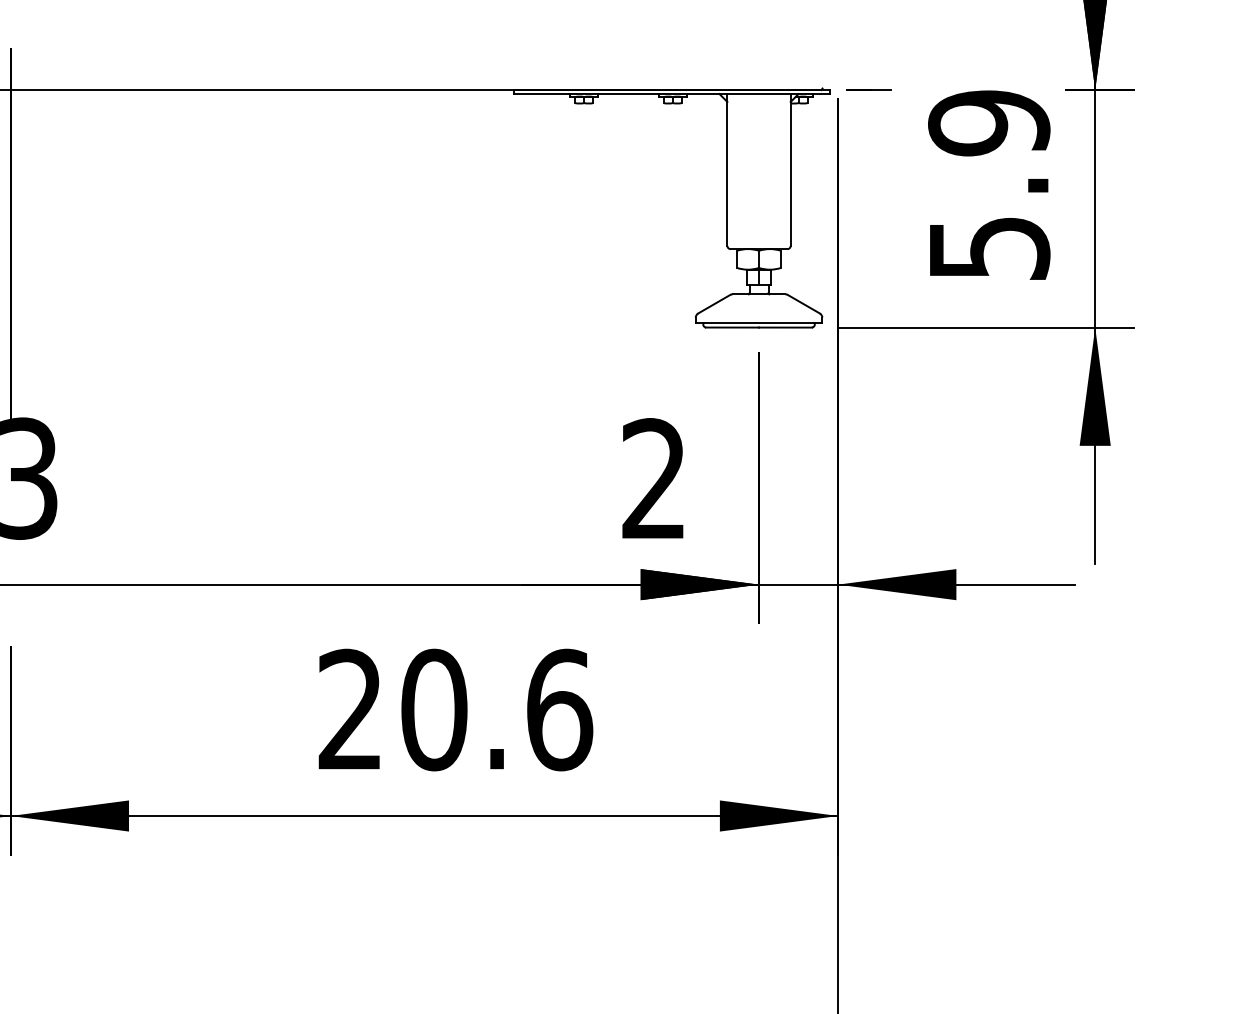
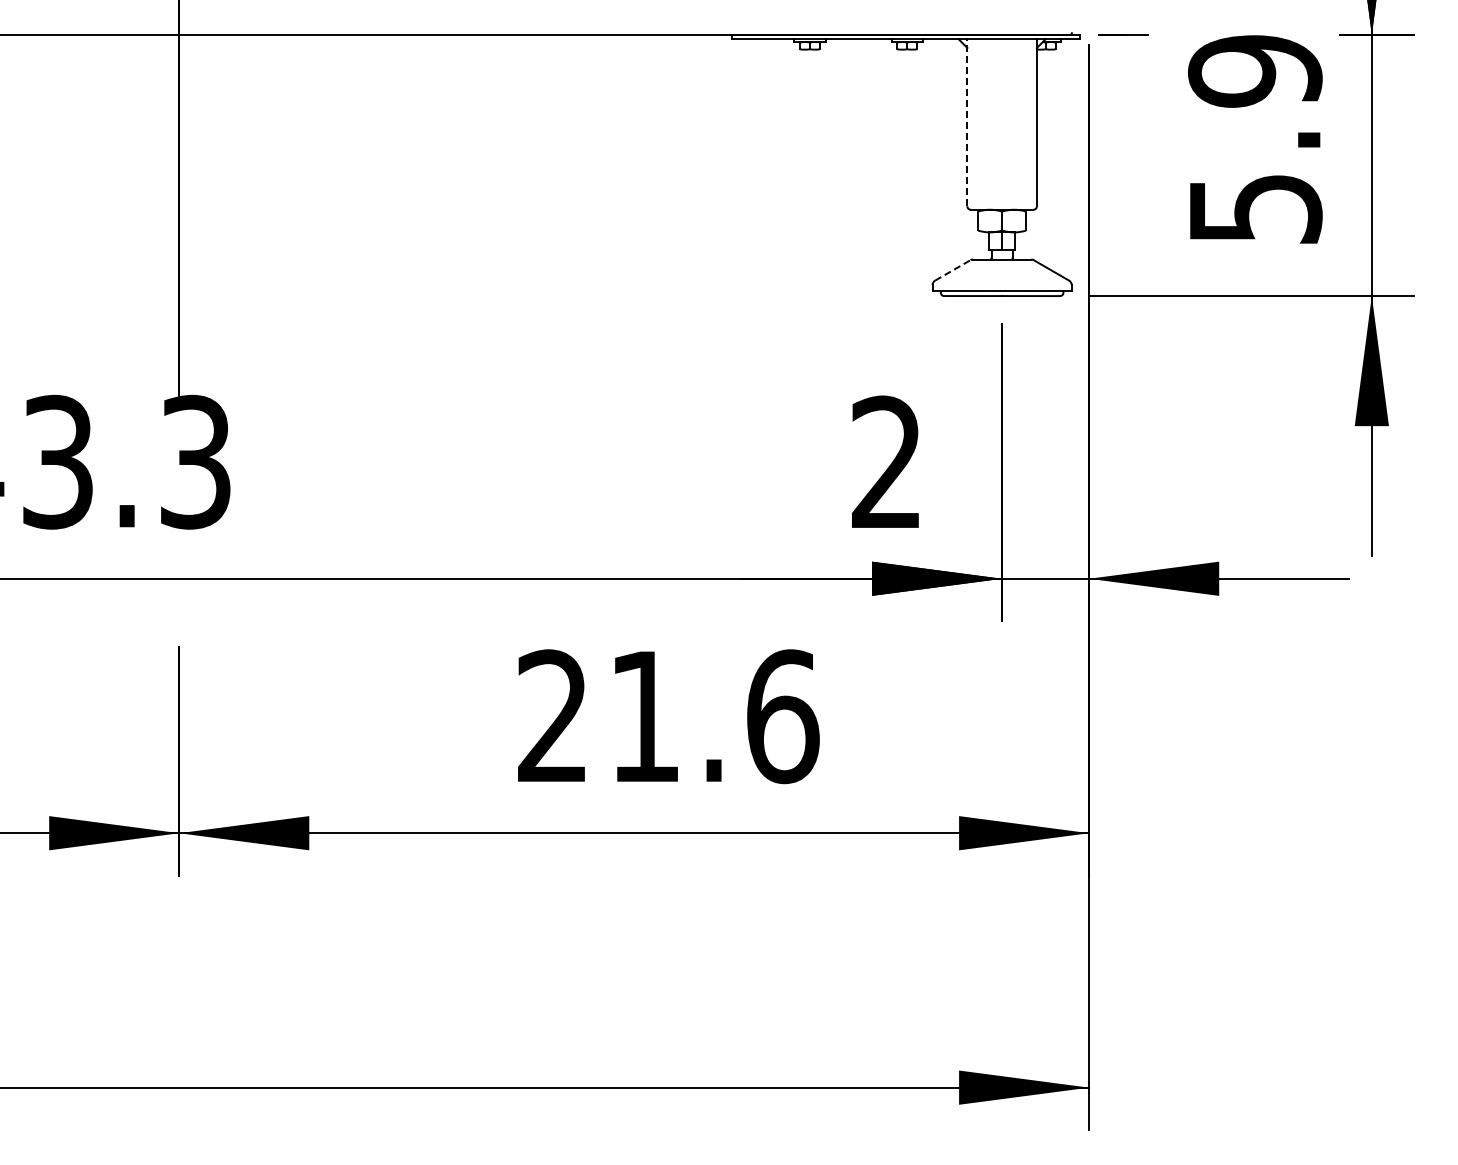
line: (727, 169) -> (967, 122), solid -> dashed
line: (714, 304) -> (953, 270), solid -> dashed
text: (433, 709) -> (644, 716), 20.6 -> 21.6

